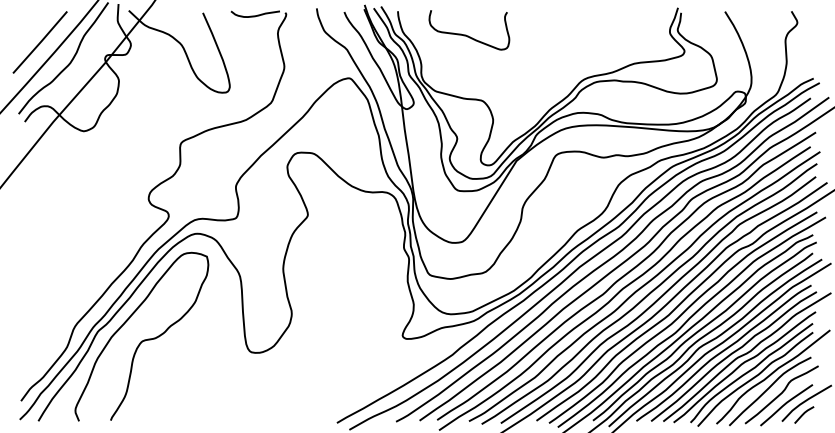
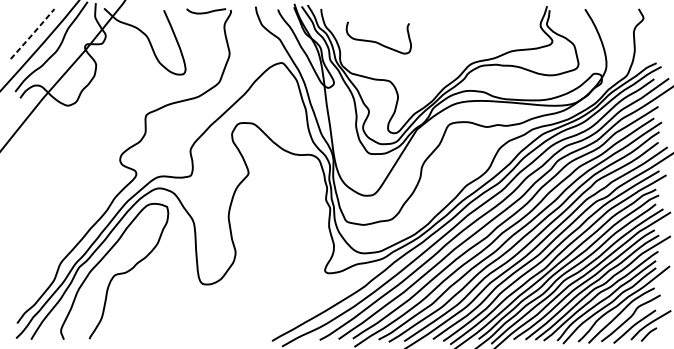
curve: (466, 34) -> (376, 41), moved
line: (40, 42) -> (32, 34), solid -> dashed

